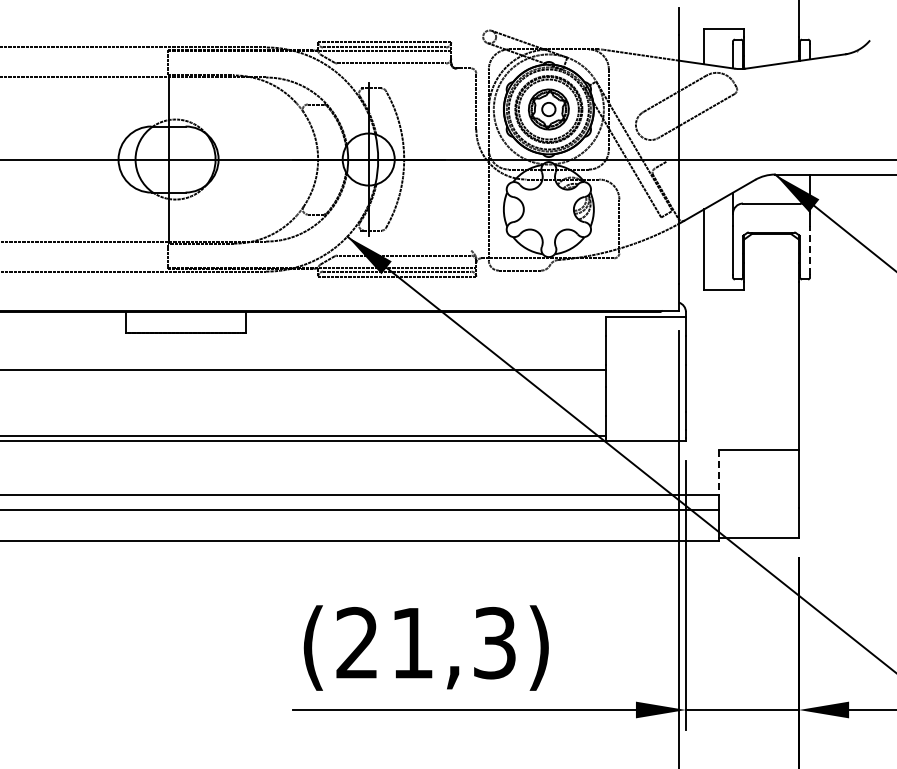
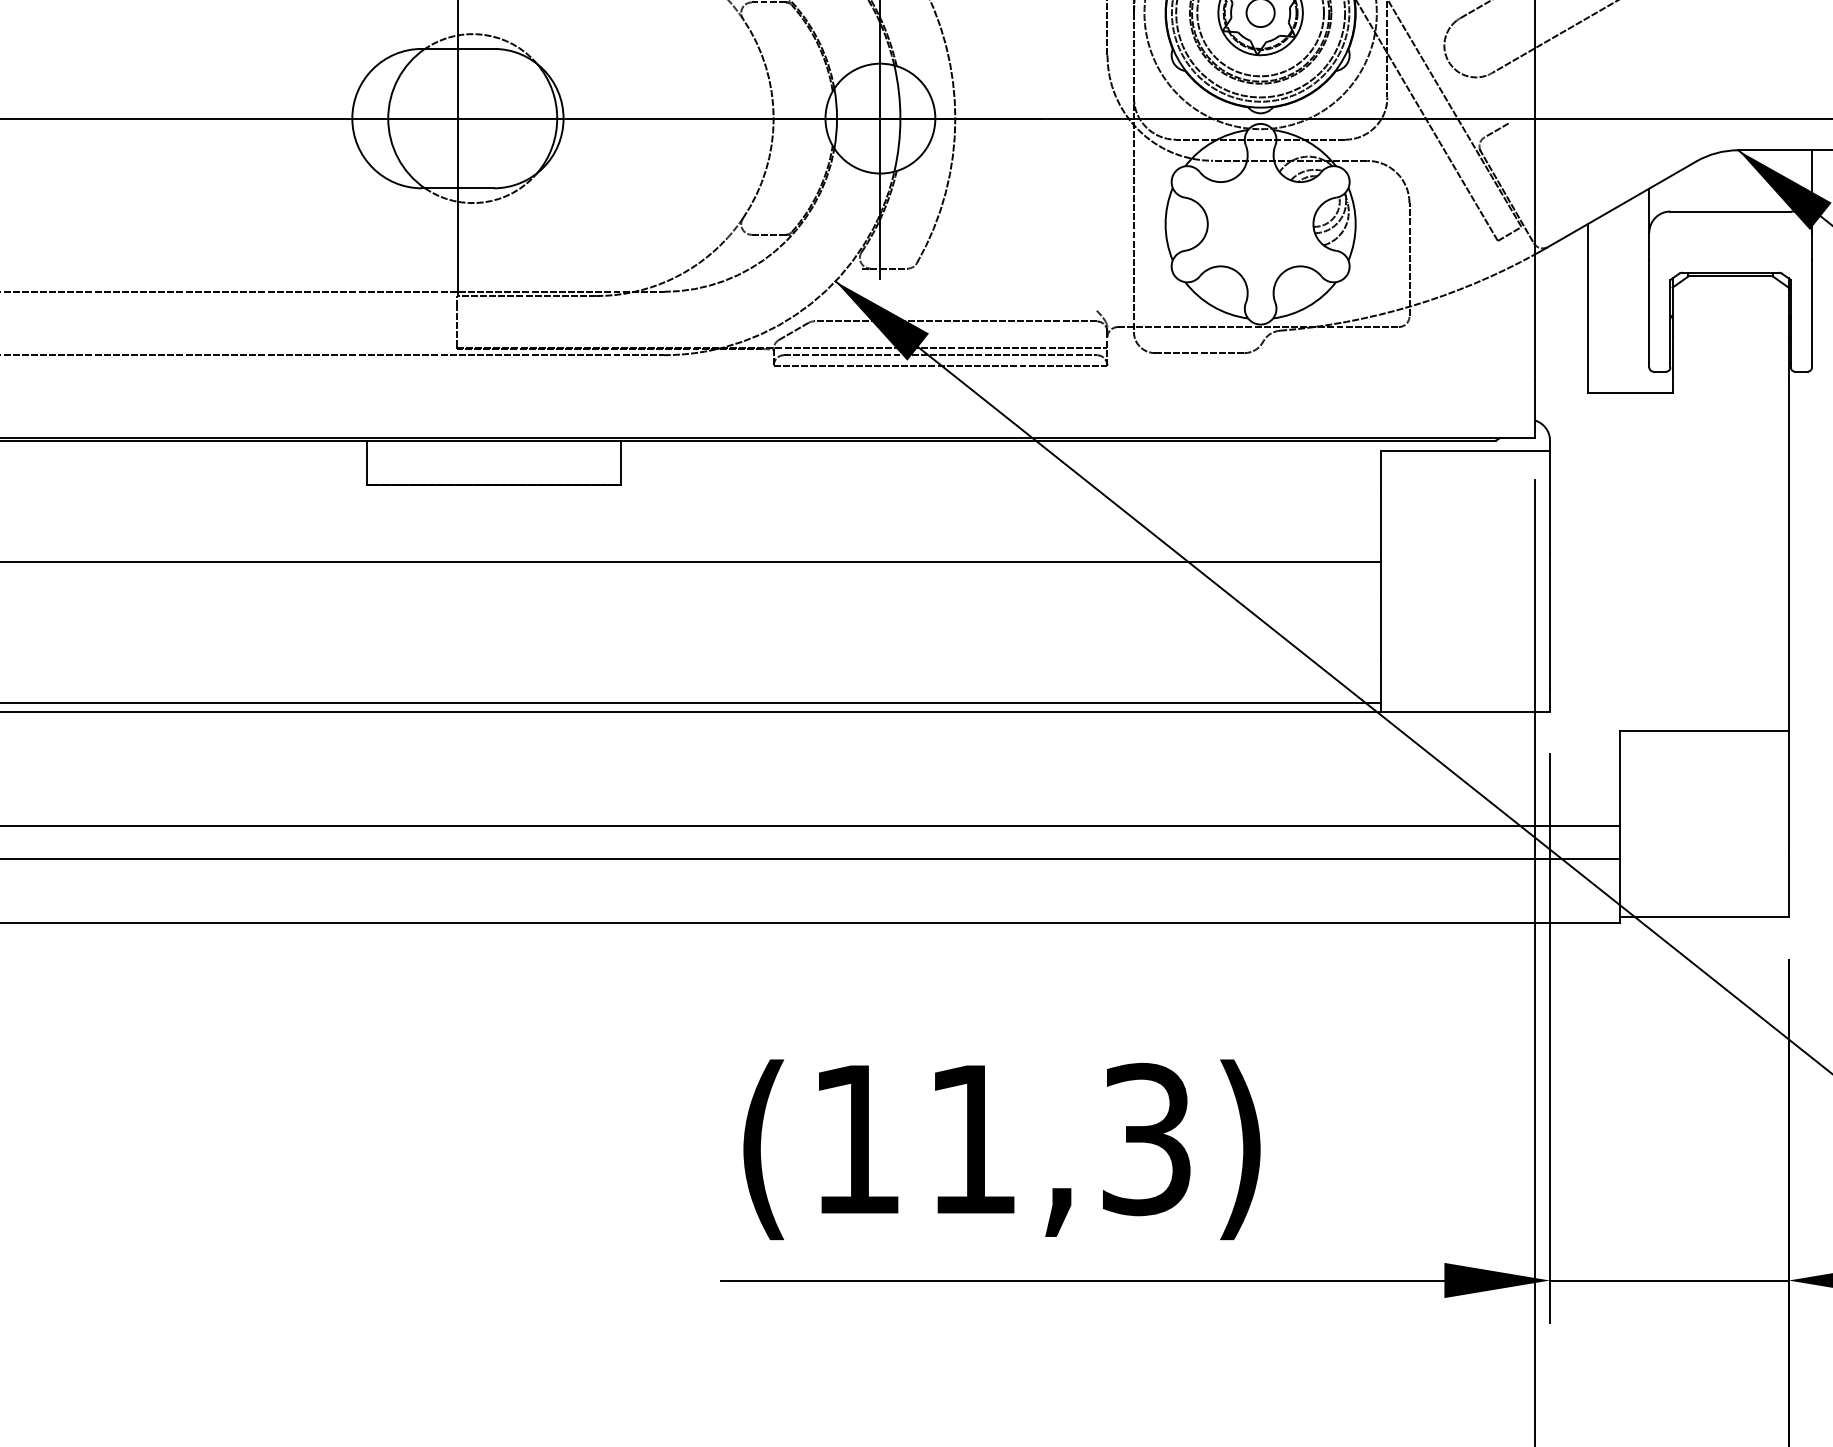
line: (810, 250) -> (1812, 310), dashed -> solid
line: (718, 472) -> (1618, 779), dashed -> solid
text: (356, 642) -> (854, 1138), (21,3) -> (11,3)

